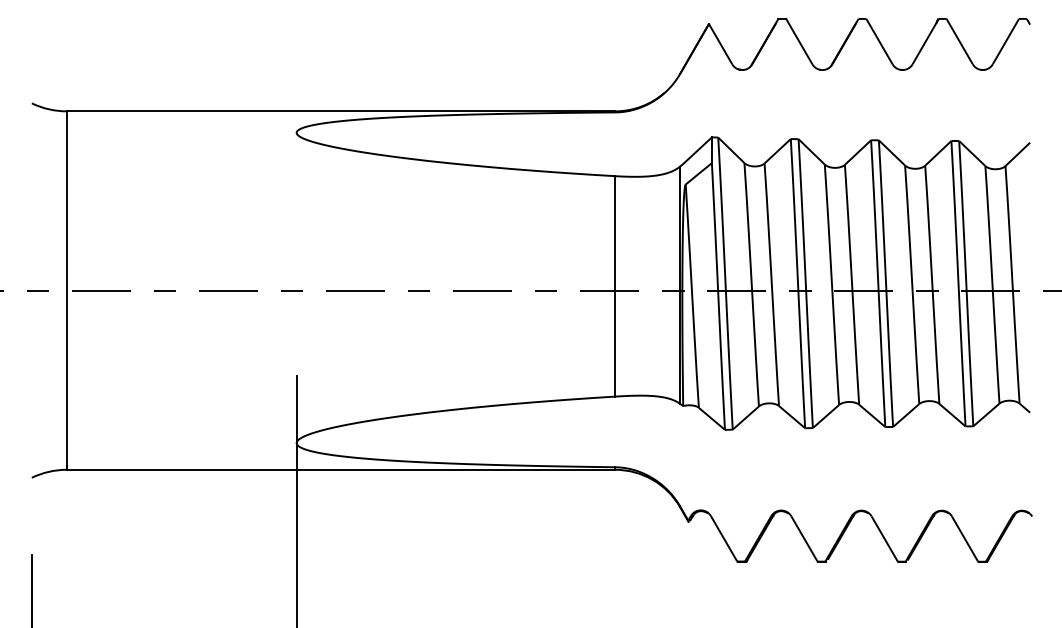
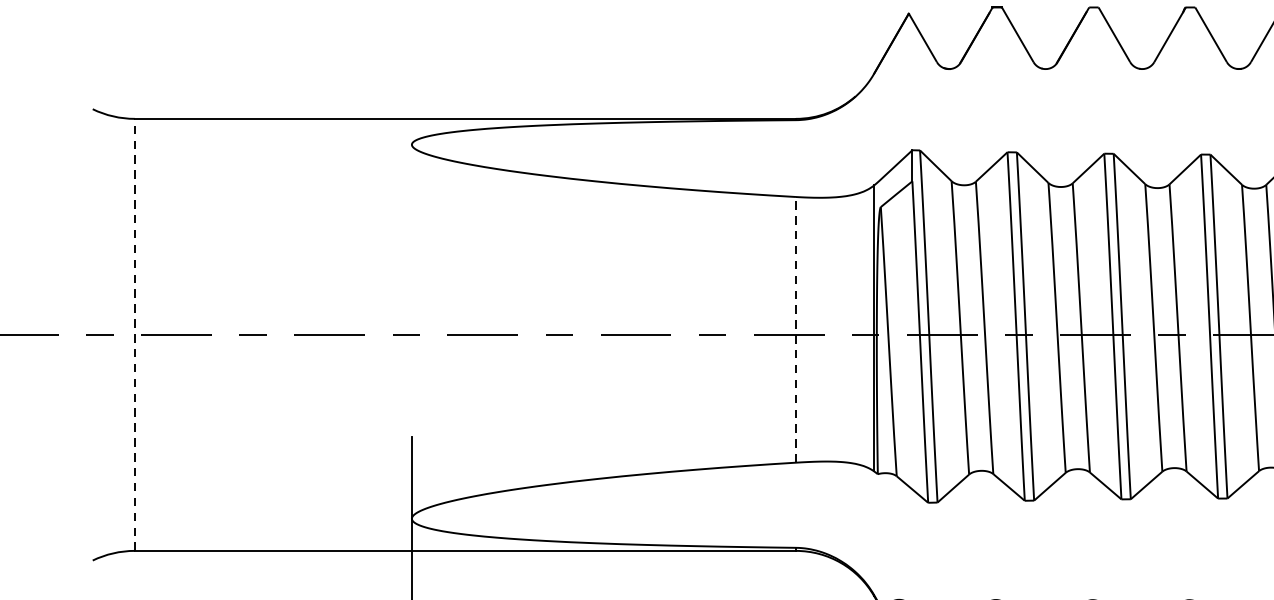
line: (615, 285) -> (796, 328), solid -> dashed
line: (66, 290) -> (134, 334), solid -> dashed

